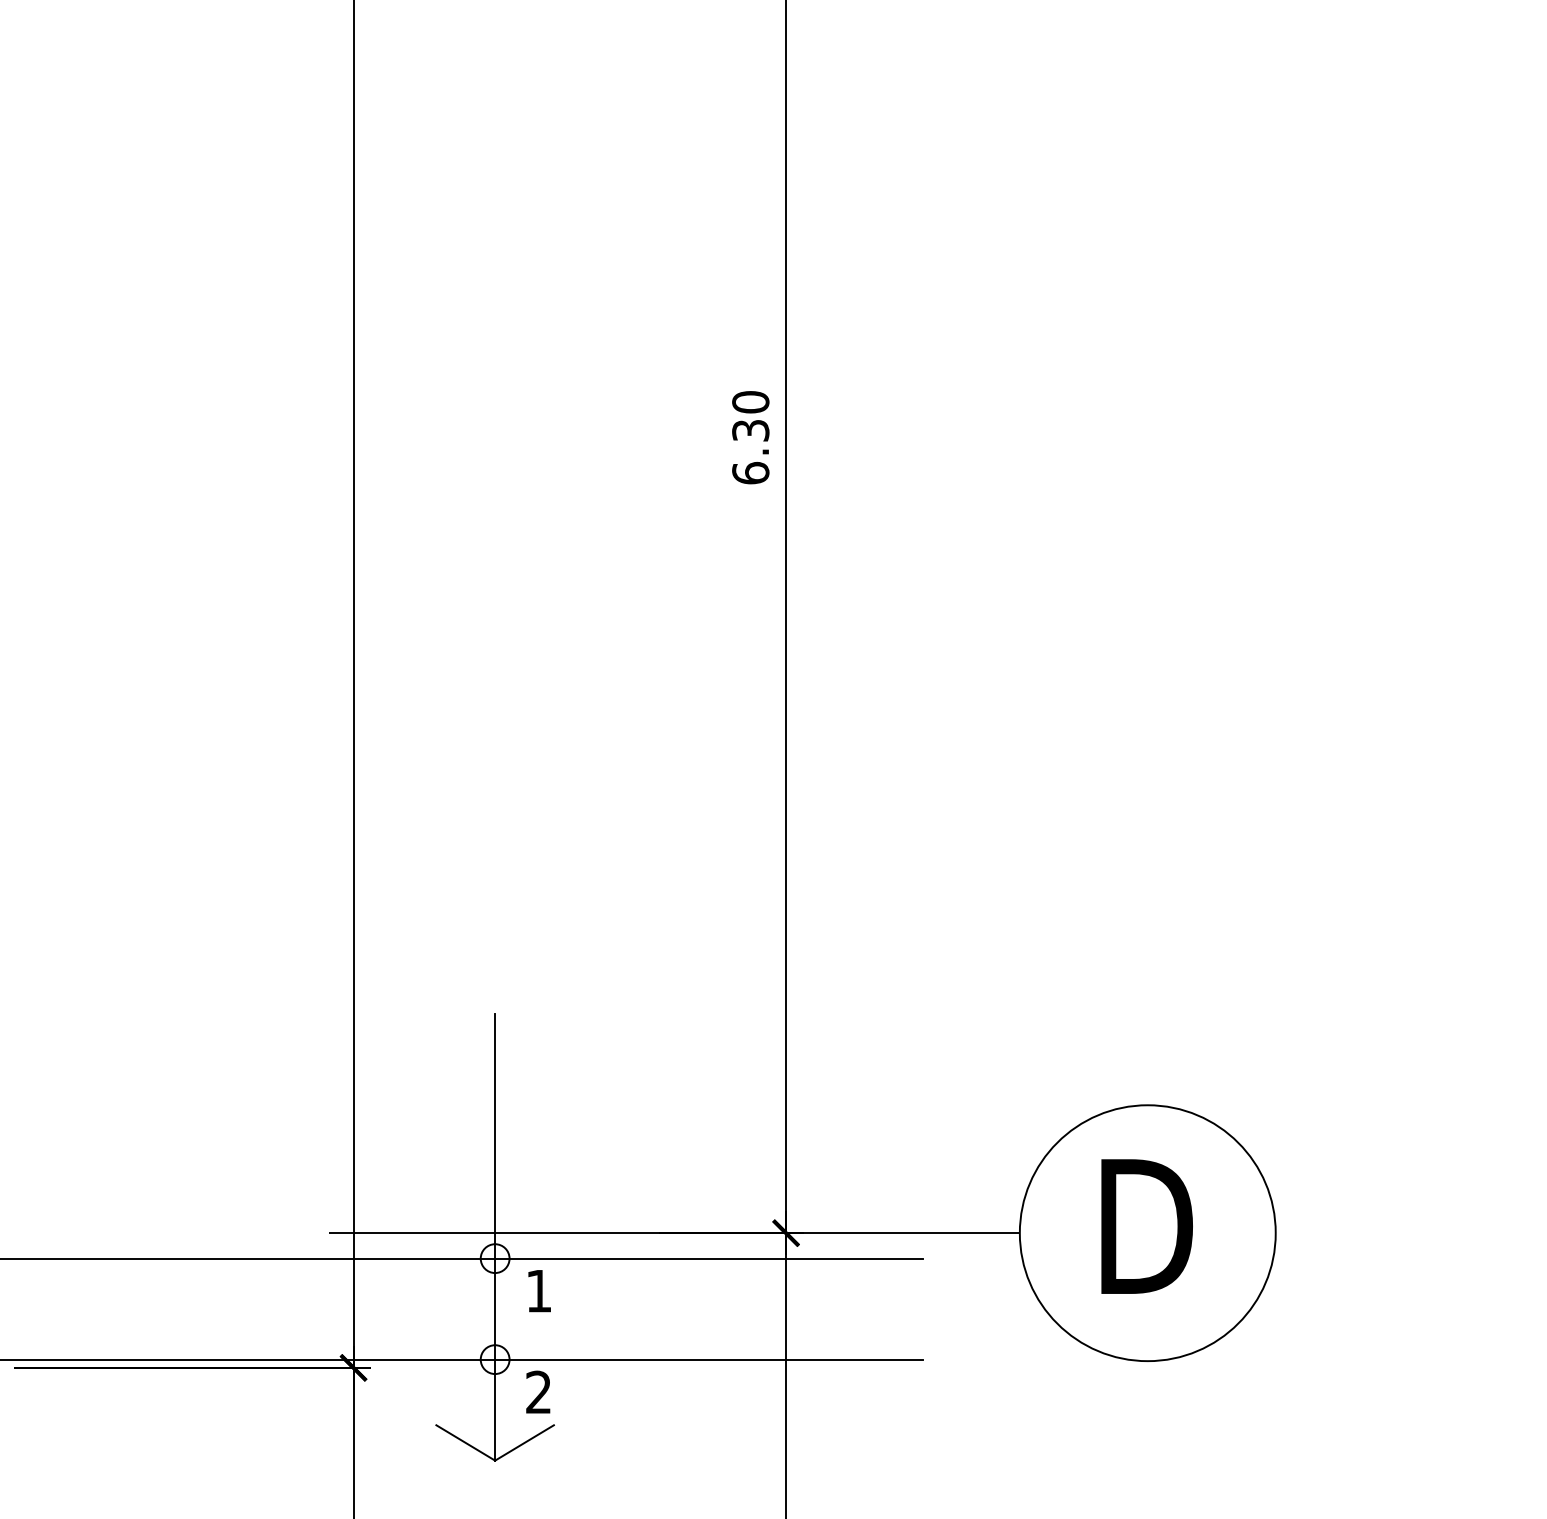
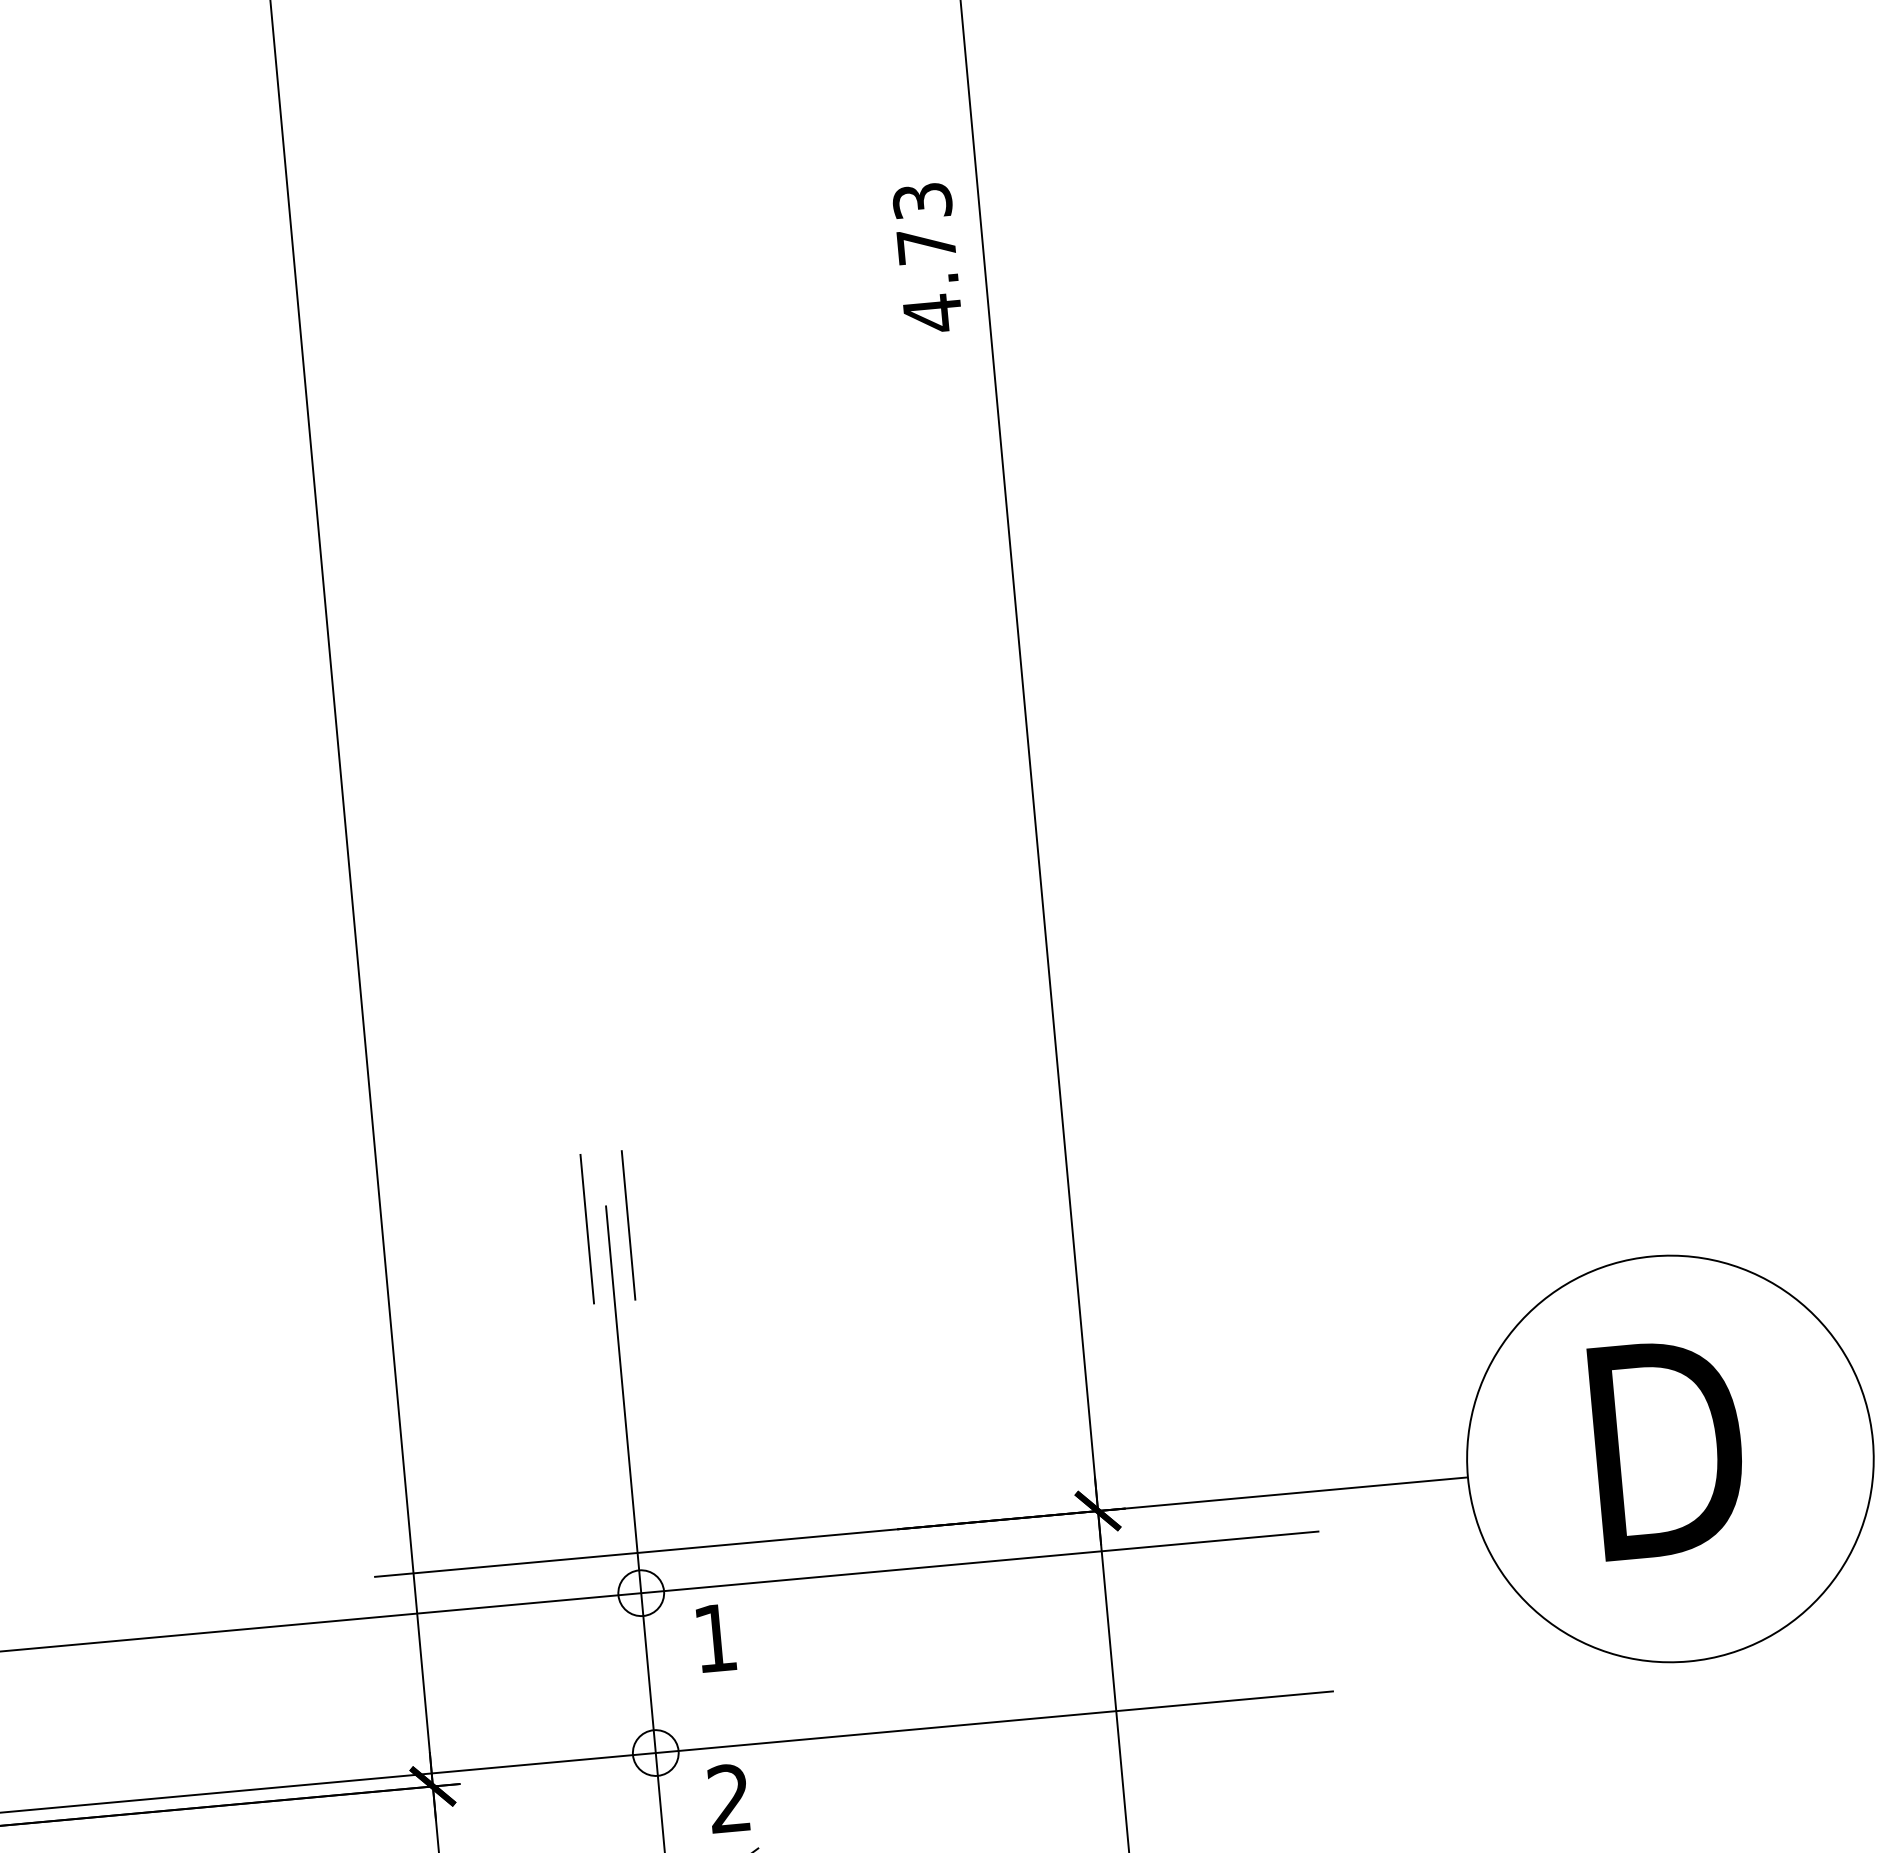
text: (750, 438) -> (927, 258), 6.30 -> 4.73
line: (482, 1027) -> (587, 1229), added
line: (508, 1027) -> (629, 1225), added

